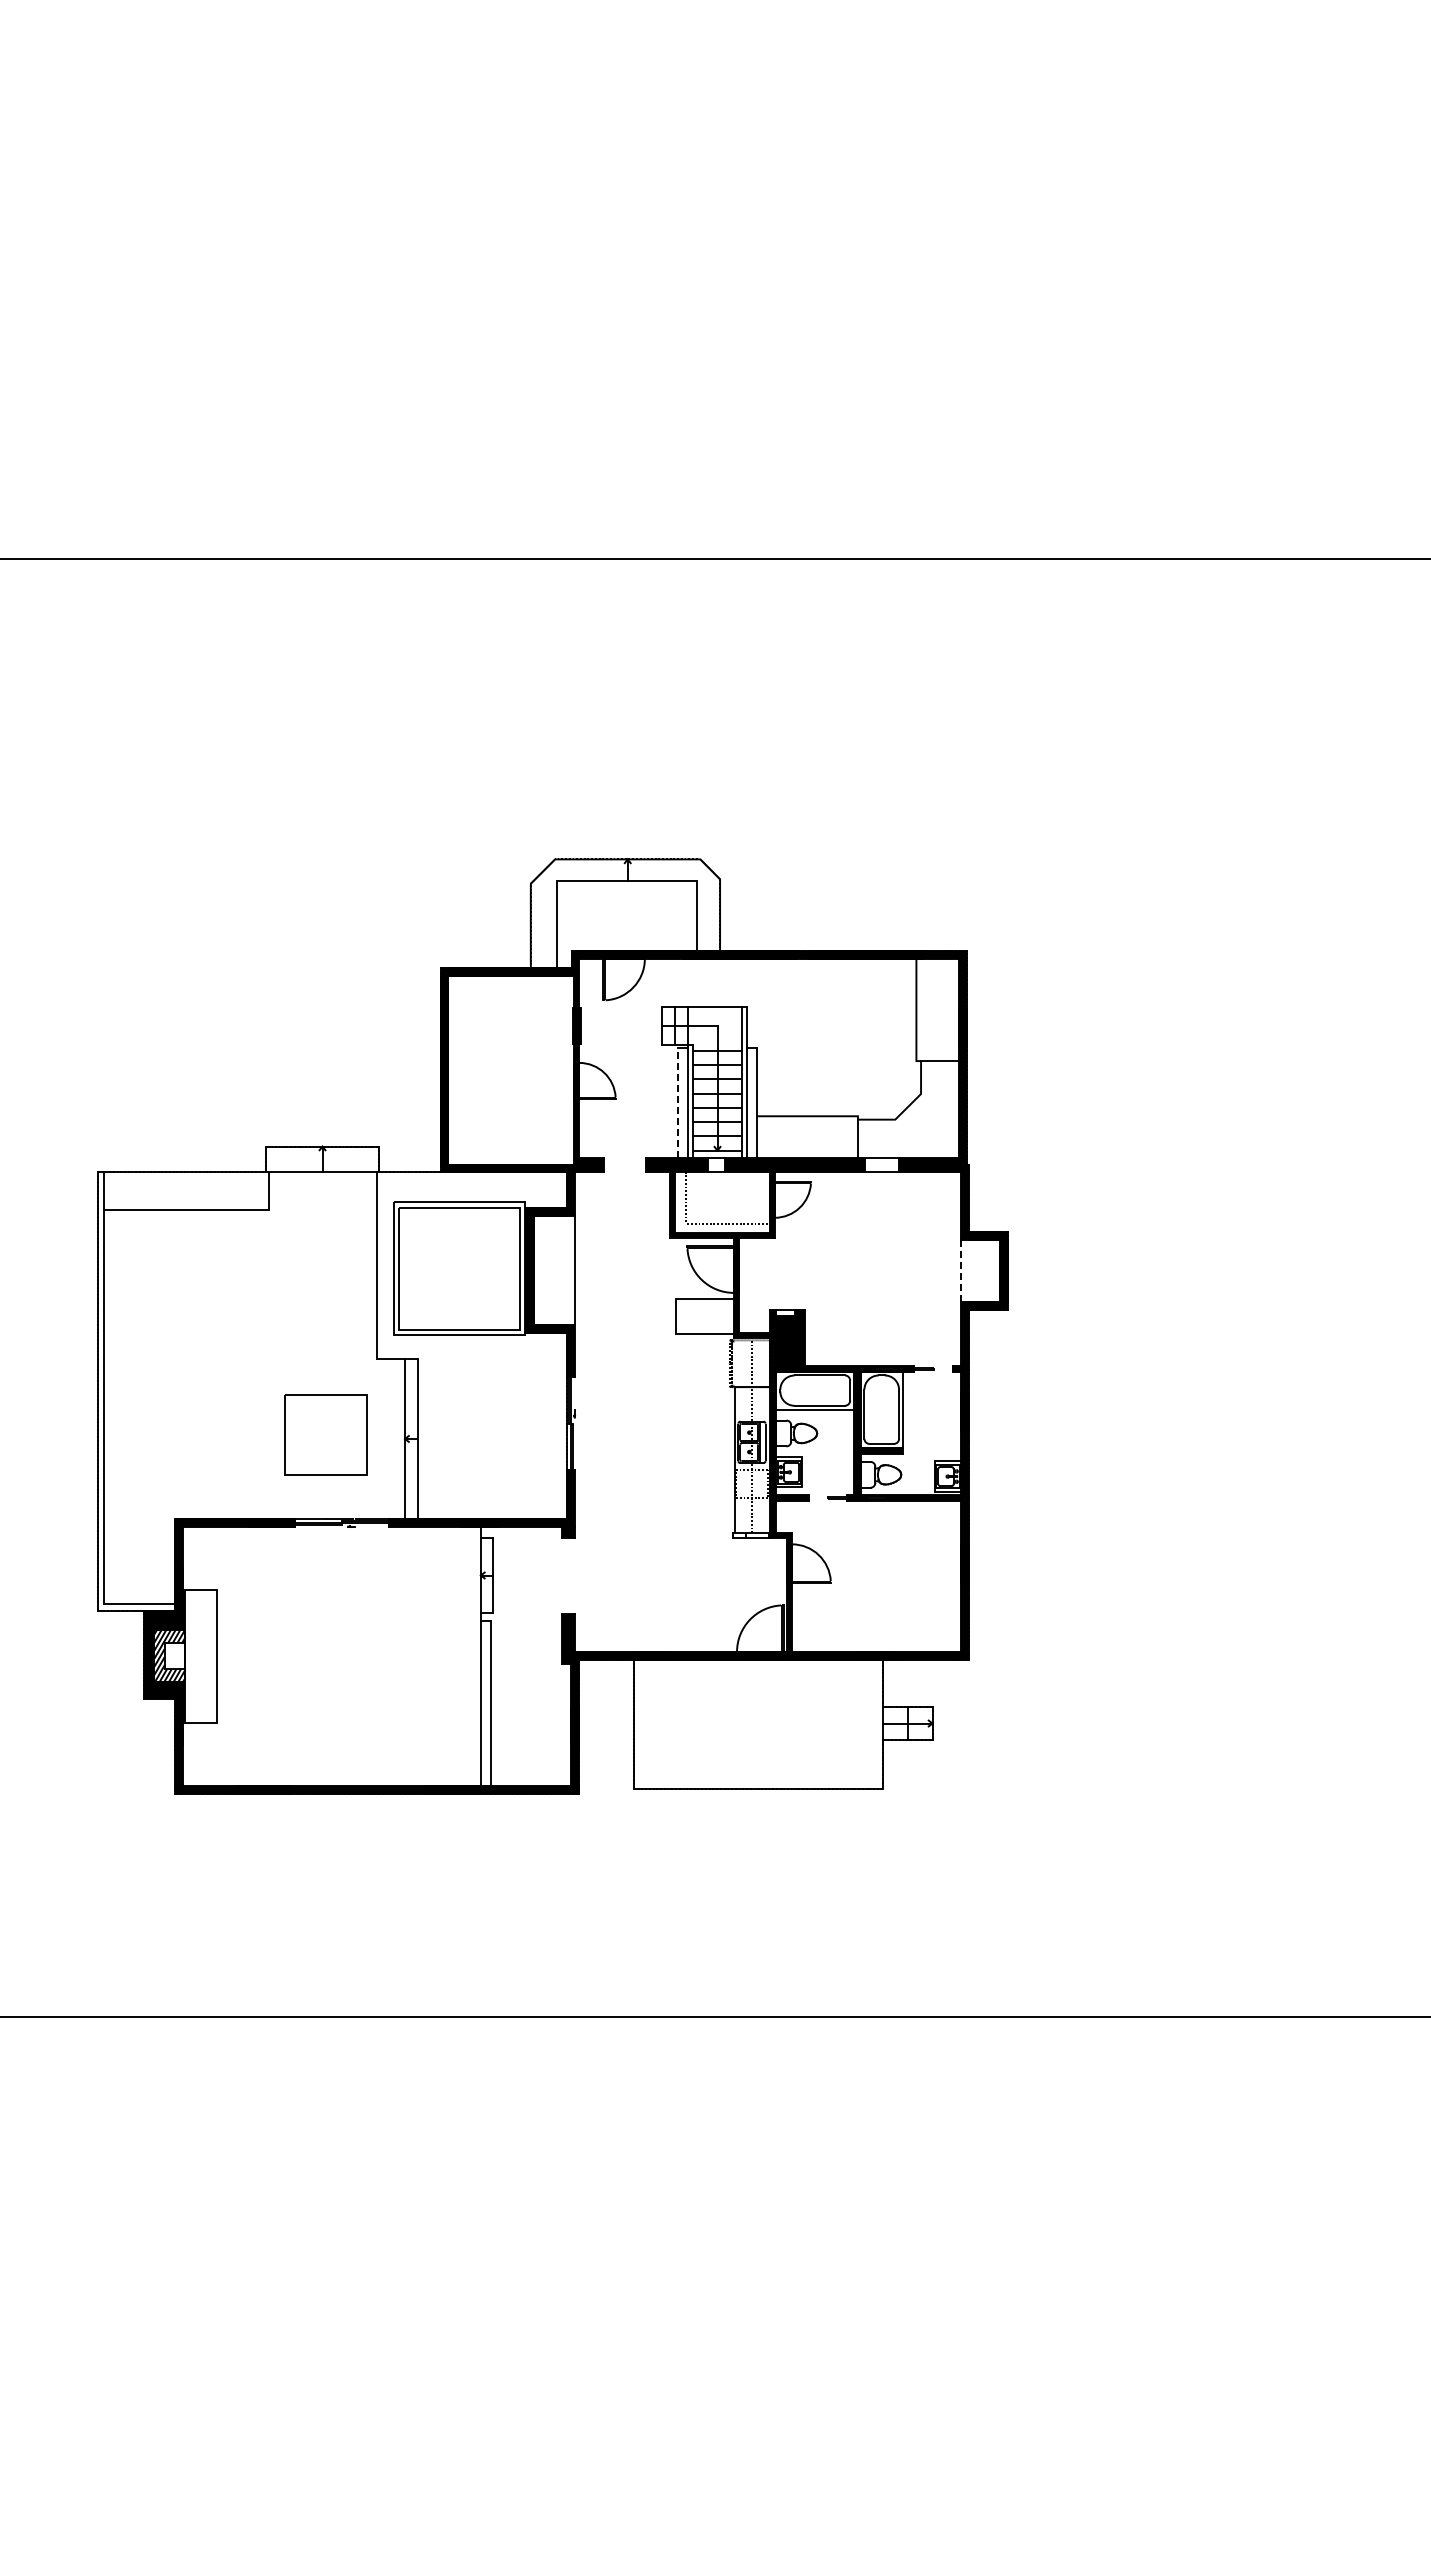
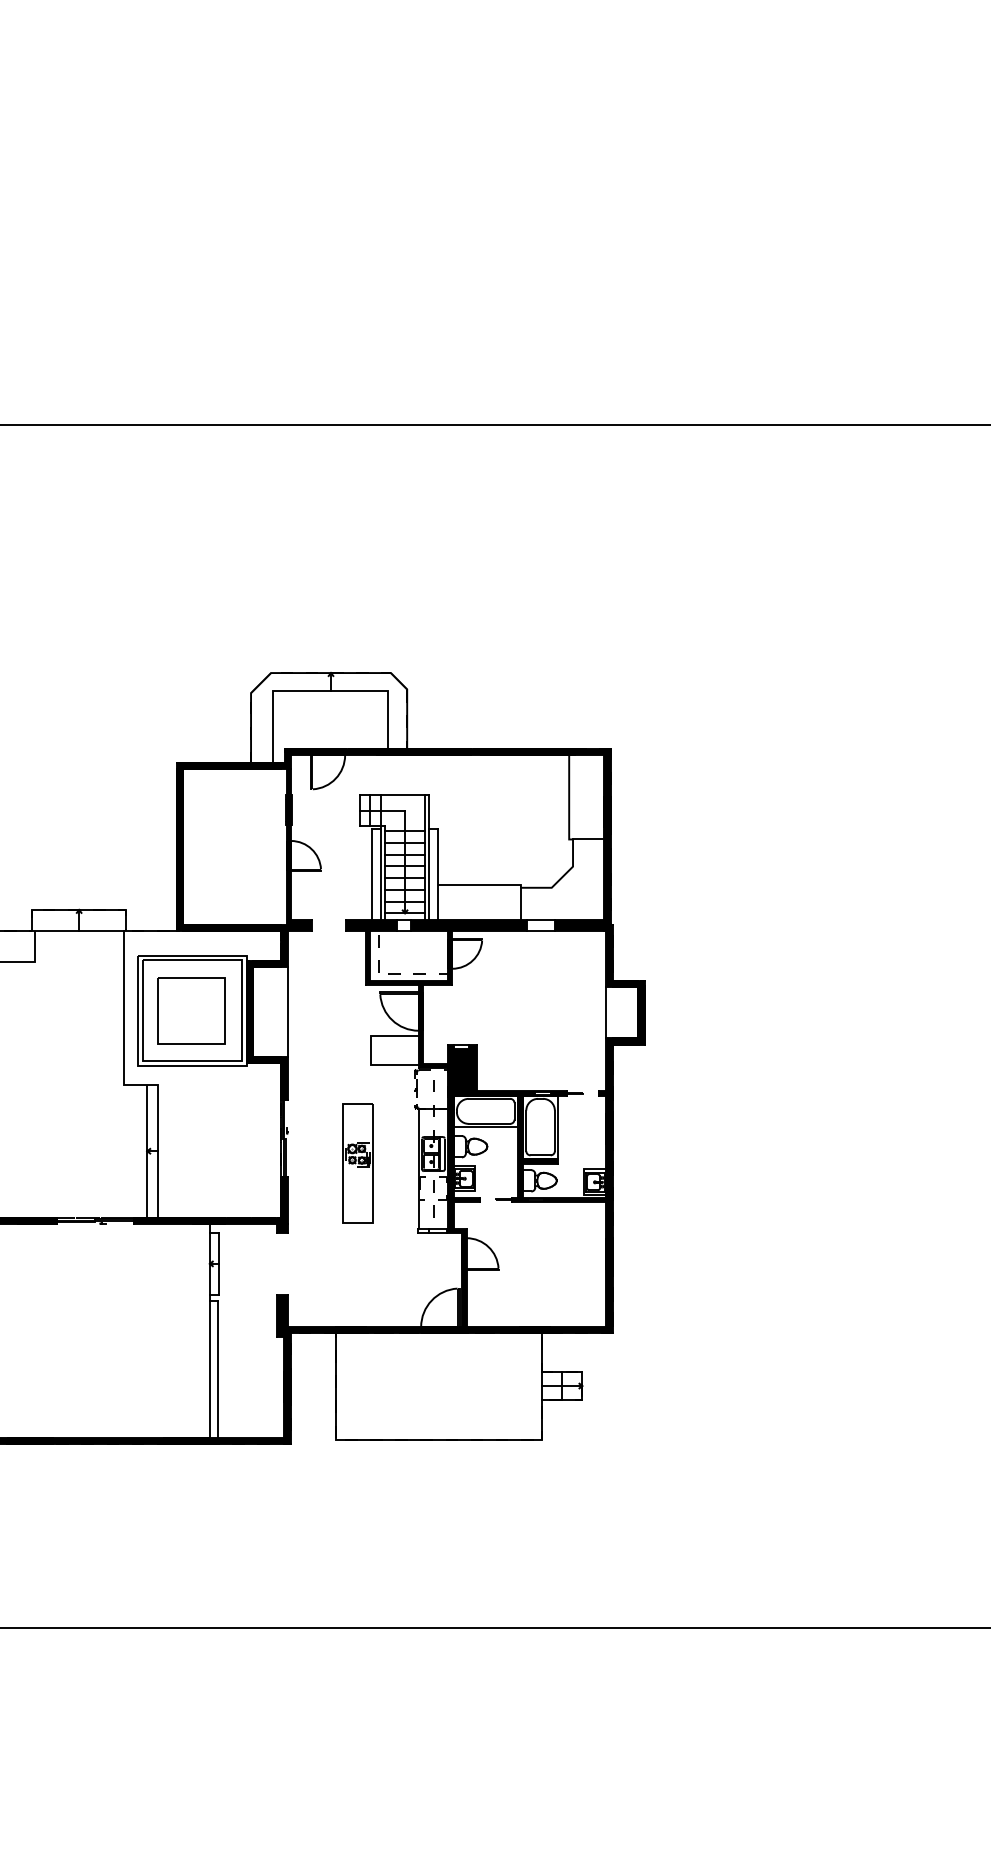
line: (677, 1102) -> (372, 873), dashed -> solid
line: (961, 1271) -> (606, 1013), dashed -> solid
part: (325, 1434) -> (191, 1010), moved
part: (660, 1453) -> (358, 1163), added

